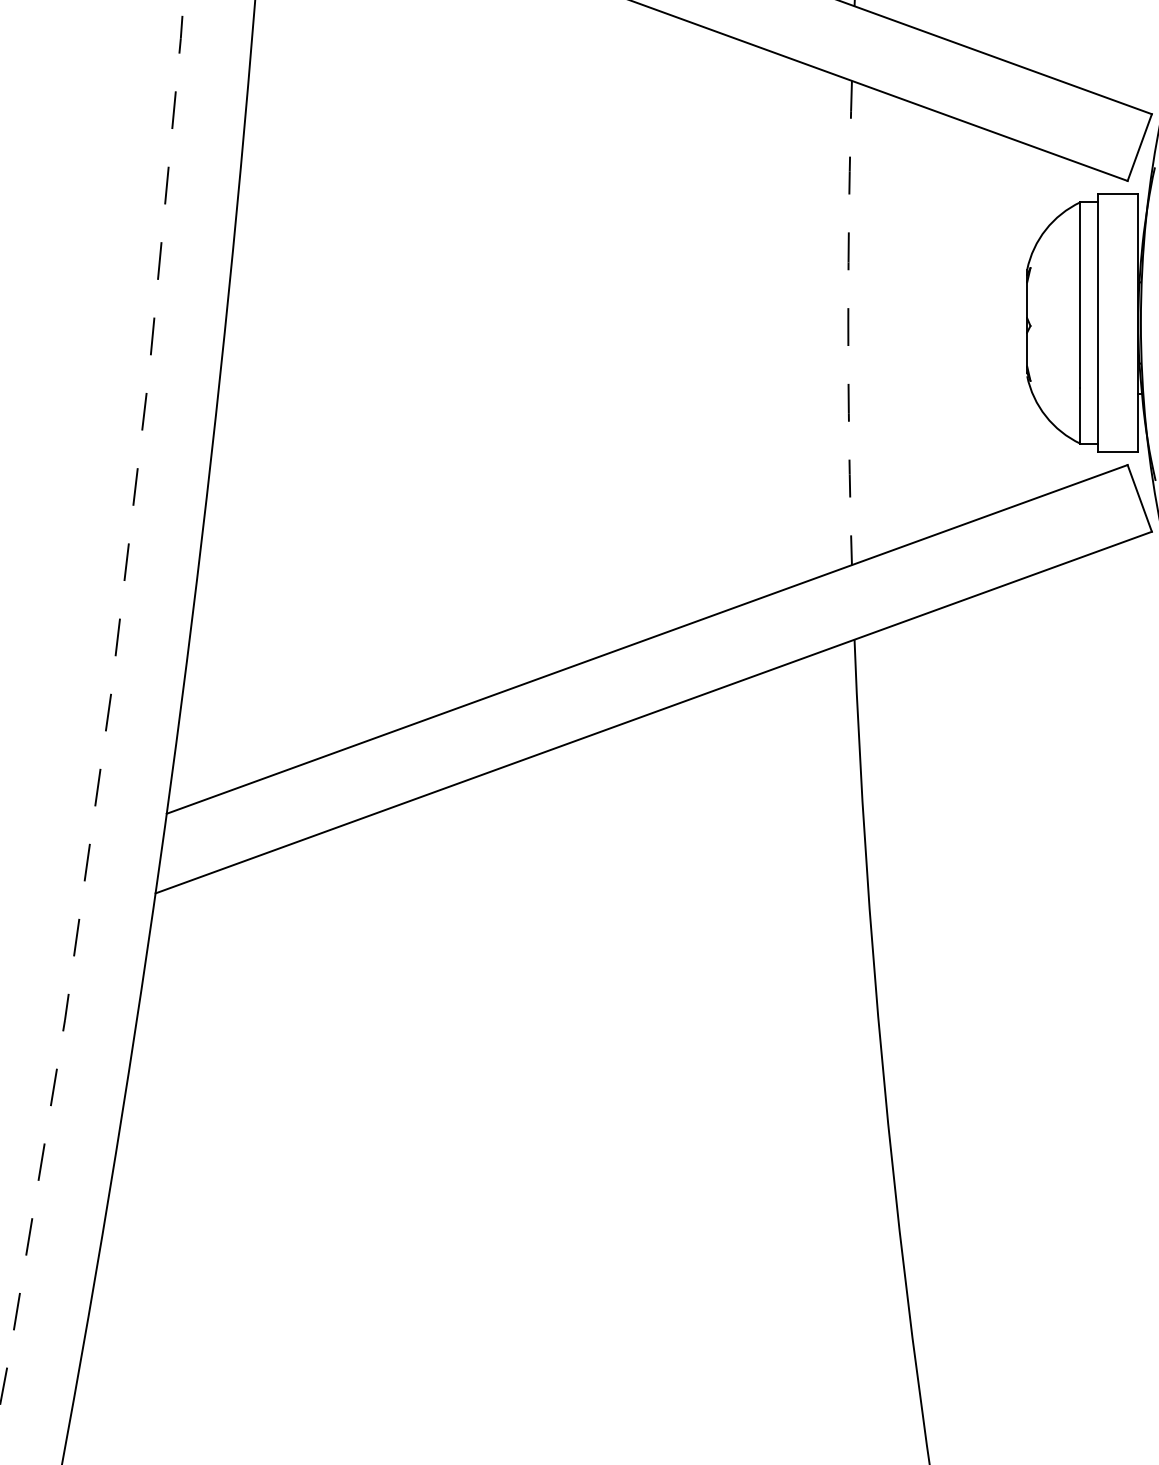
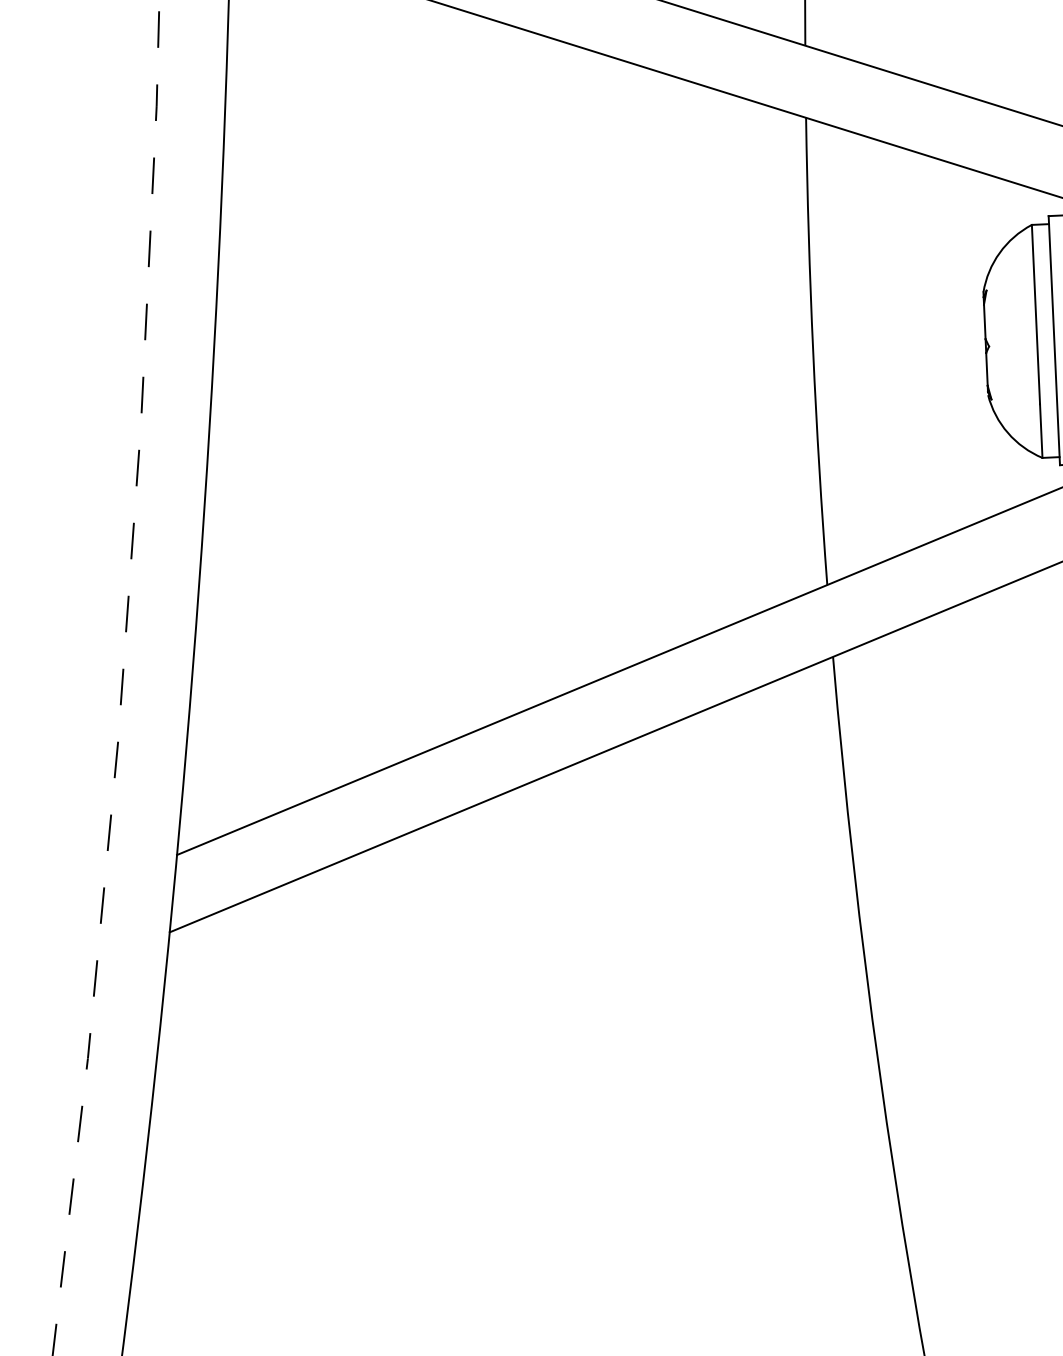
arc: (848, 323) -> (813, 352), dashed -> solid

